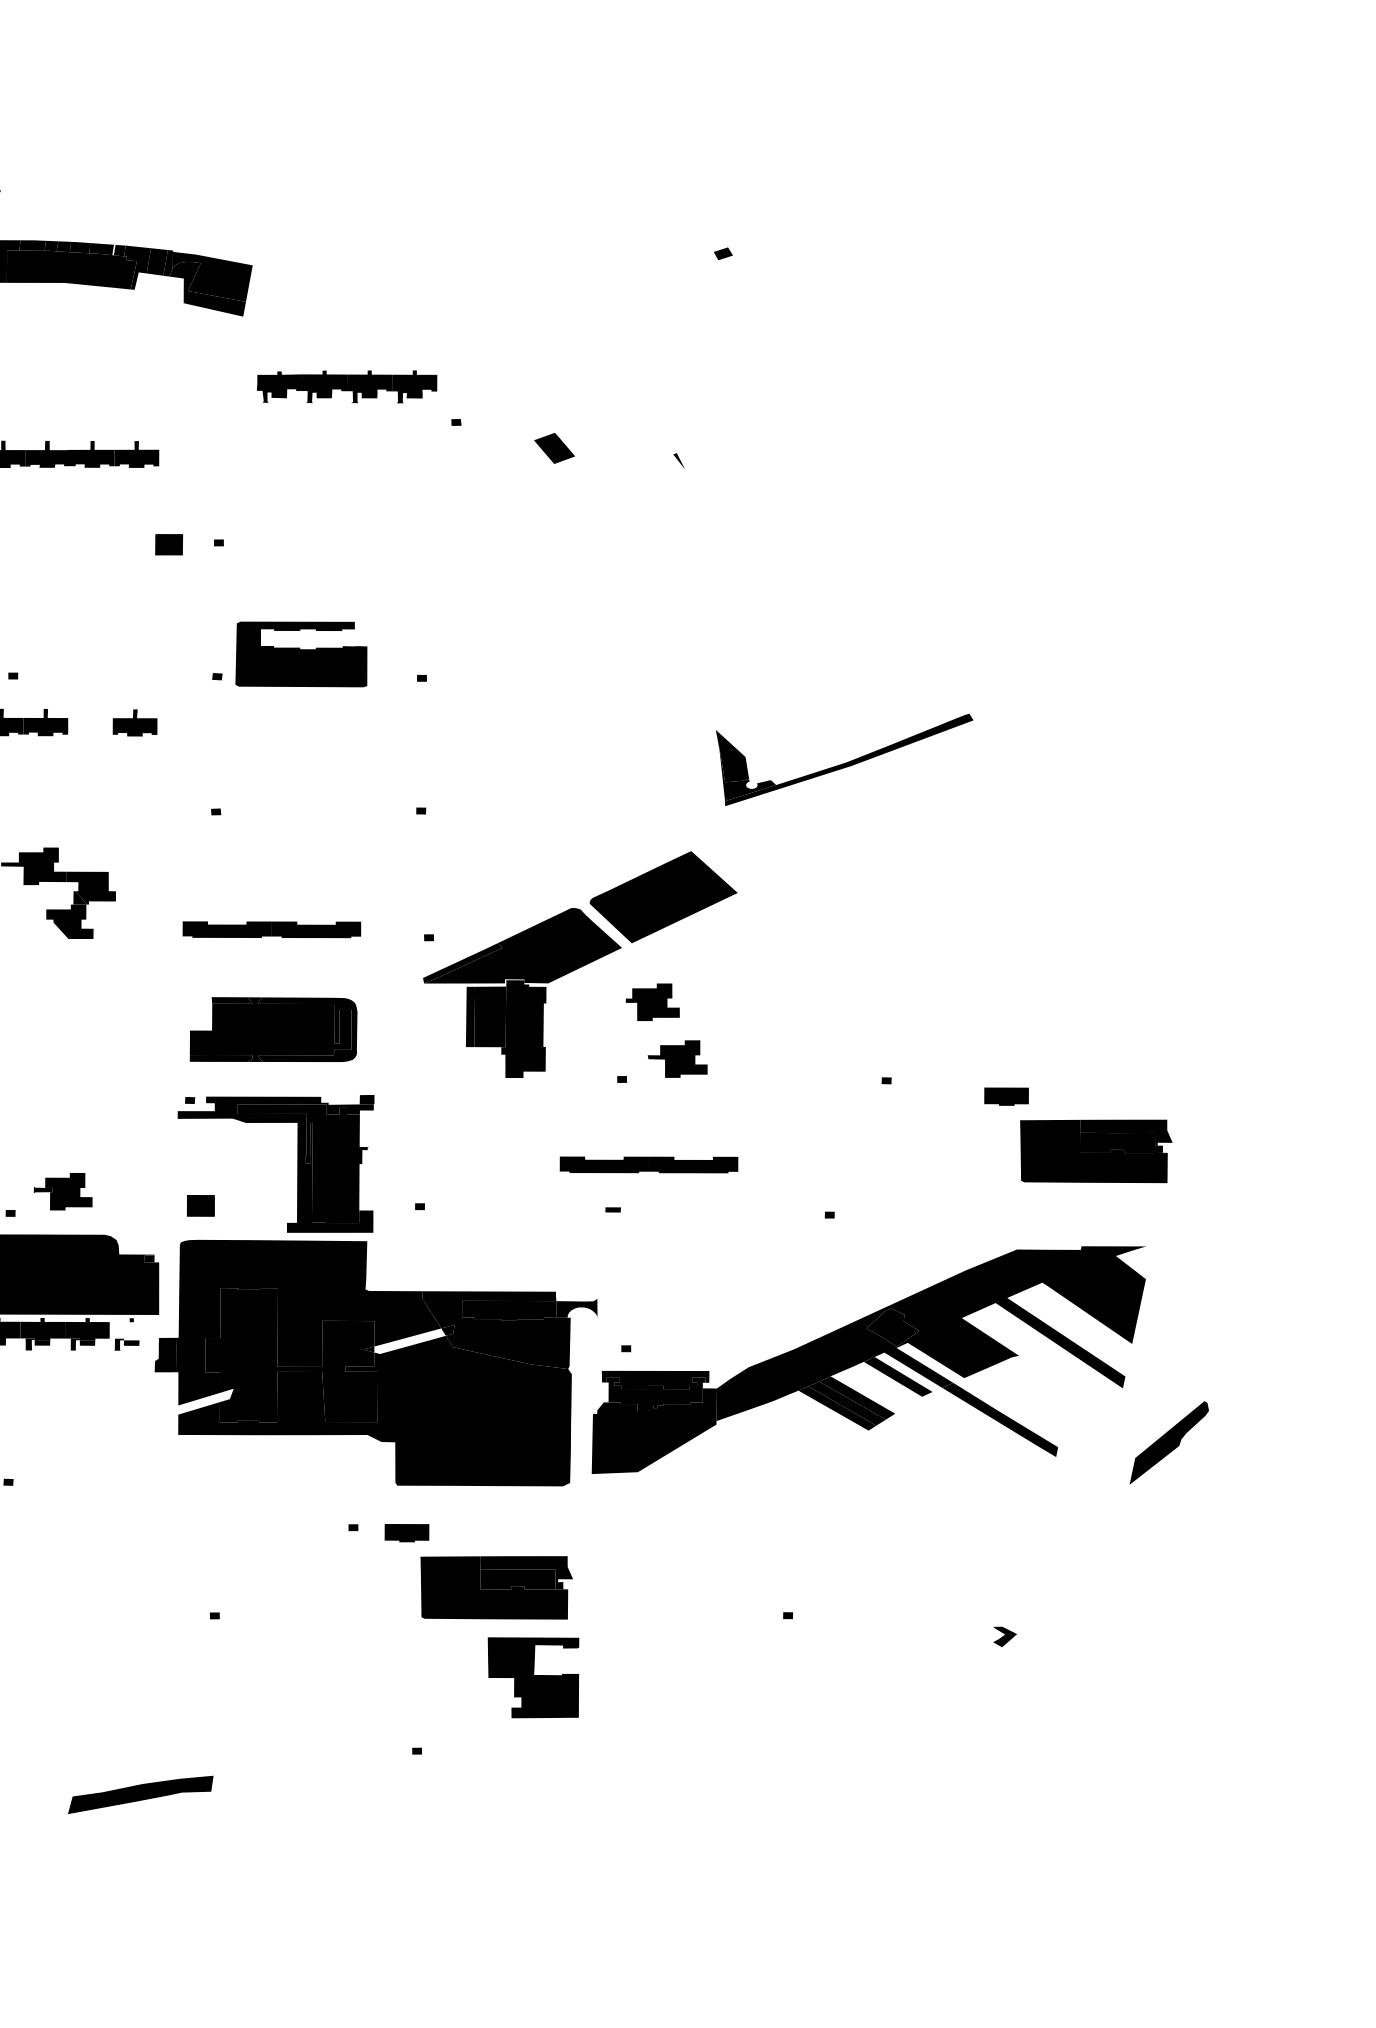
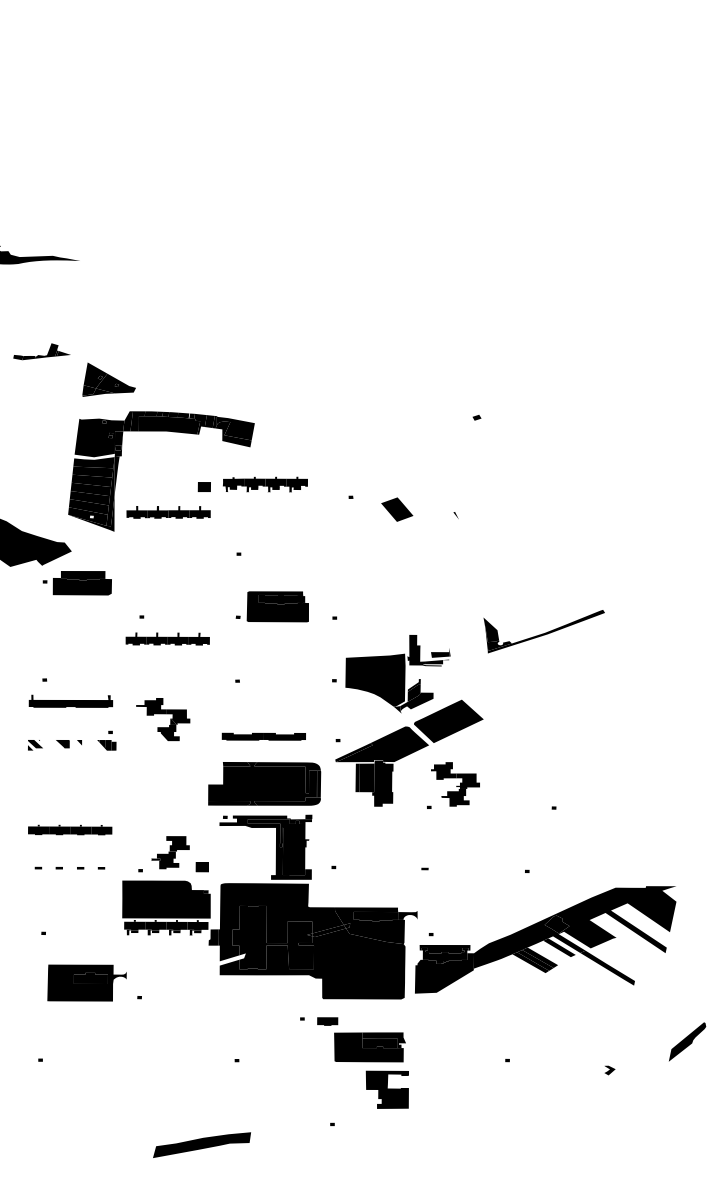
part: (347, 386) -> (265, 484), moved
part: (554, 448) -> (397, 509), size x1.67
part: (167, 543) -> (203, 486), moved
fill: (309, 638) -> (281, 599), added
fill: (88, 721) -> (177, 638), added
part: (843, 759) -> (543, 631), moved
part: (554, 797) -> (397, 674), added
fill: (705, 1022) -> (468, 780), added
part: (273, 1028) -> (264, 783), size x1.43
part: (1078, 1134) -> (644, 833), removed
fill: (88, 1155) -> (177, 843), added
part: (648, 1164) -> (441, 847), removed
part: (198, 1206) -> (201, 867), moved
fill: (131, 1329) -> (197, 925), added
fill: (410, 1340) -> (329, 930), added
part: (1169, 1441) -> (687, 1041), moved
part: (139, 1793) -> (201, 1144), size x1.43

